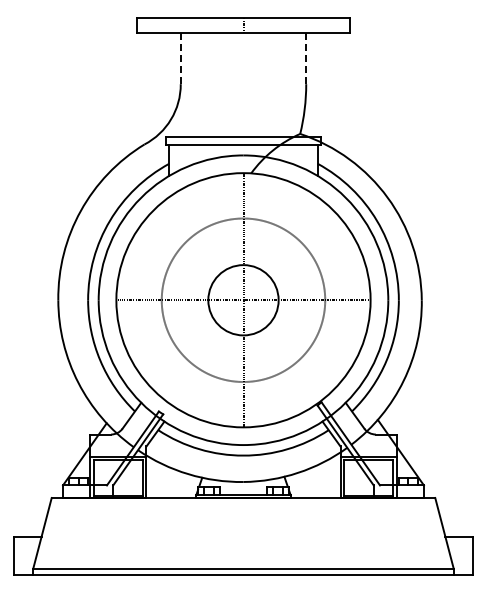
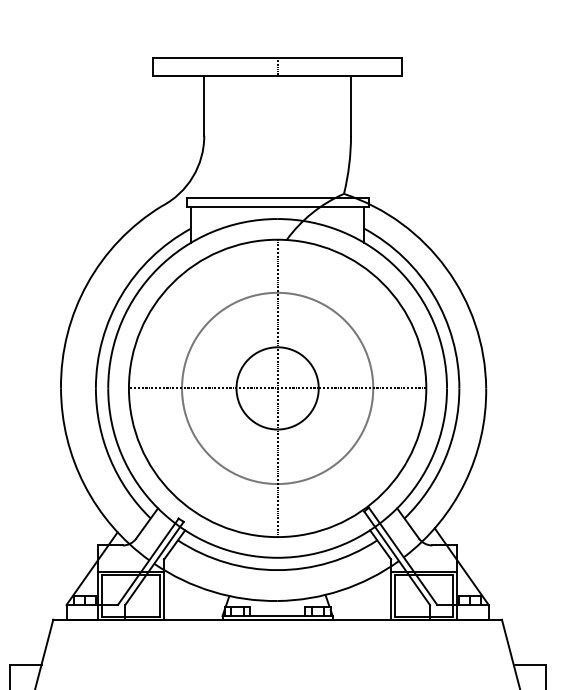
line: (180, 58) -> (203, 105), dashed -> solid
line: (306, 58) -> (351, 105), dashed -> solid

